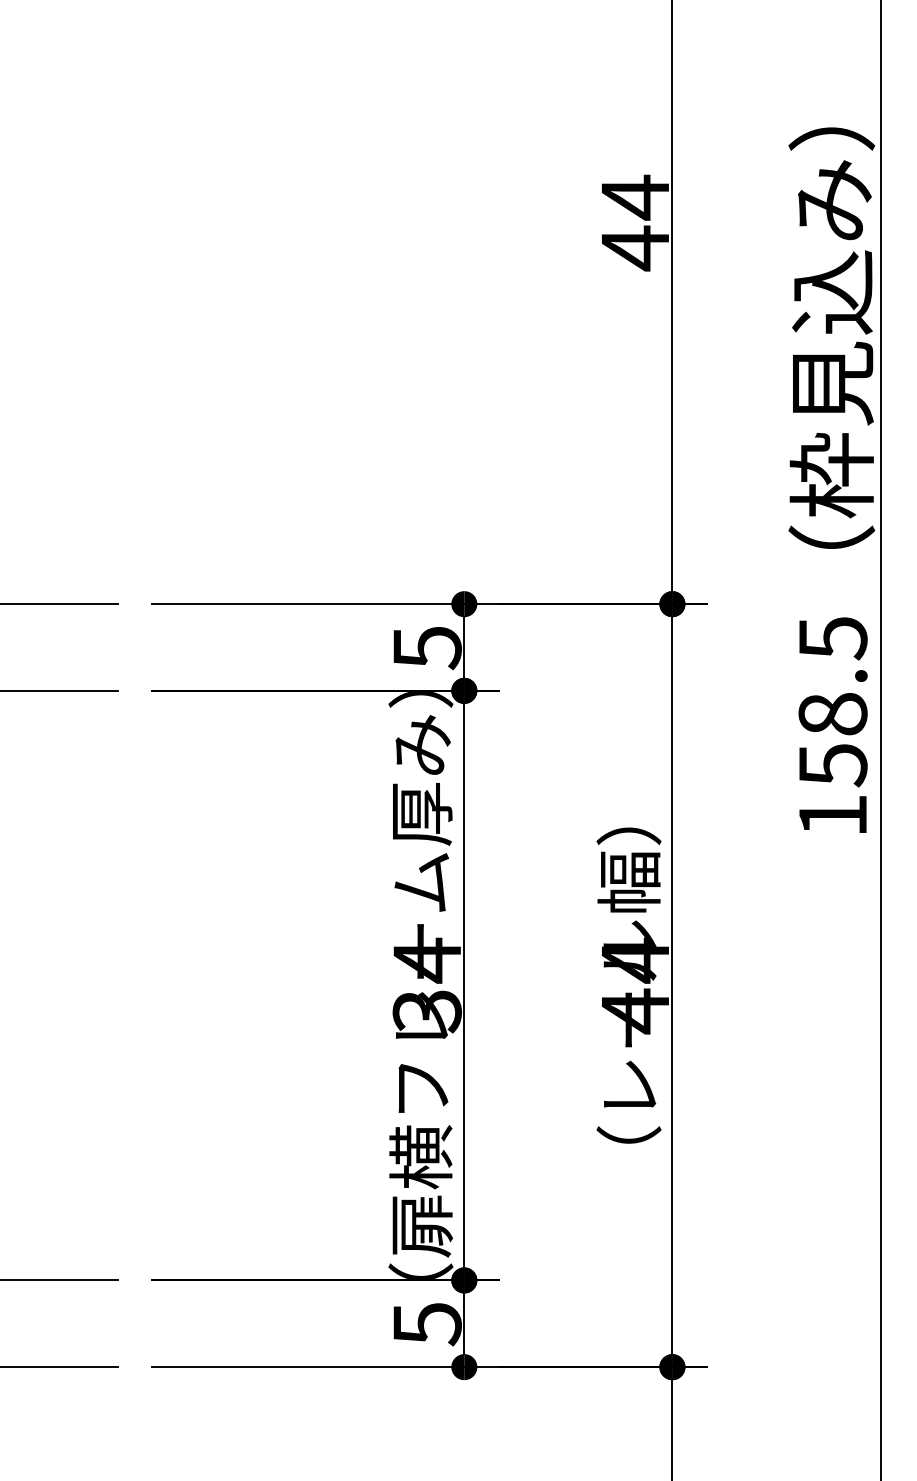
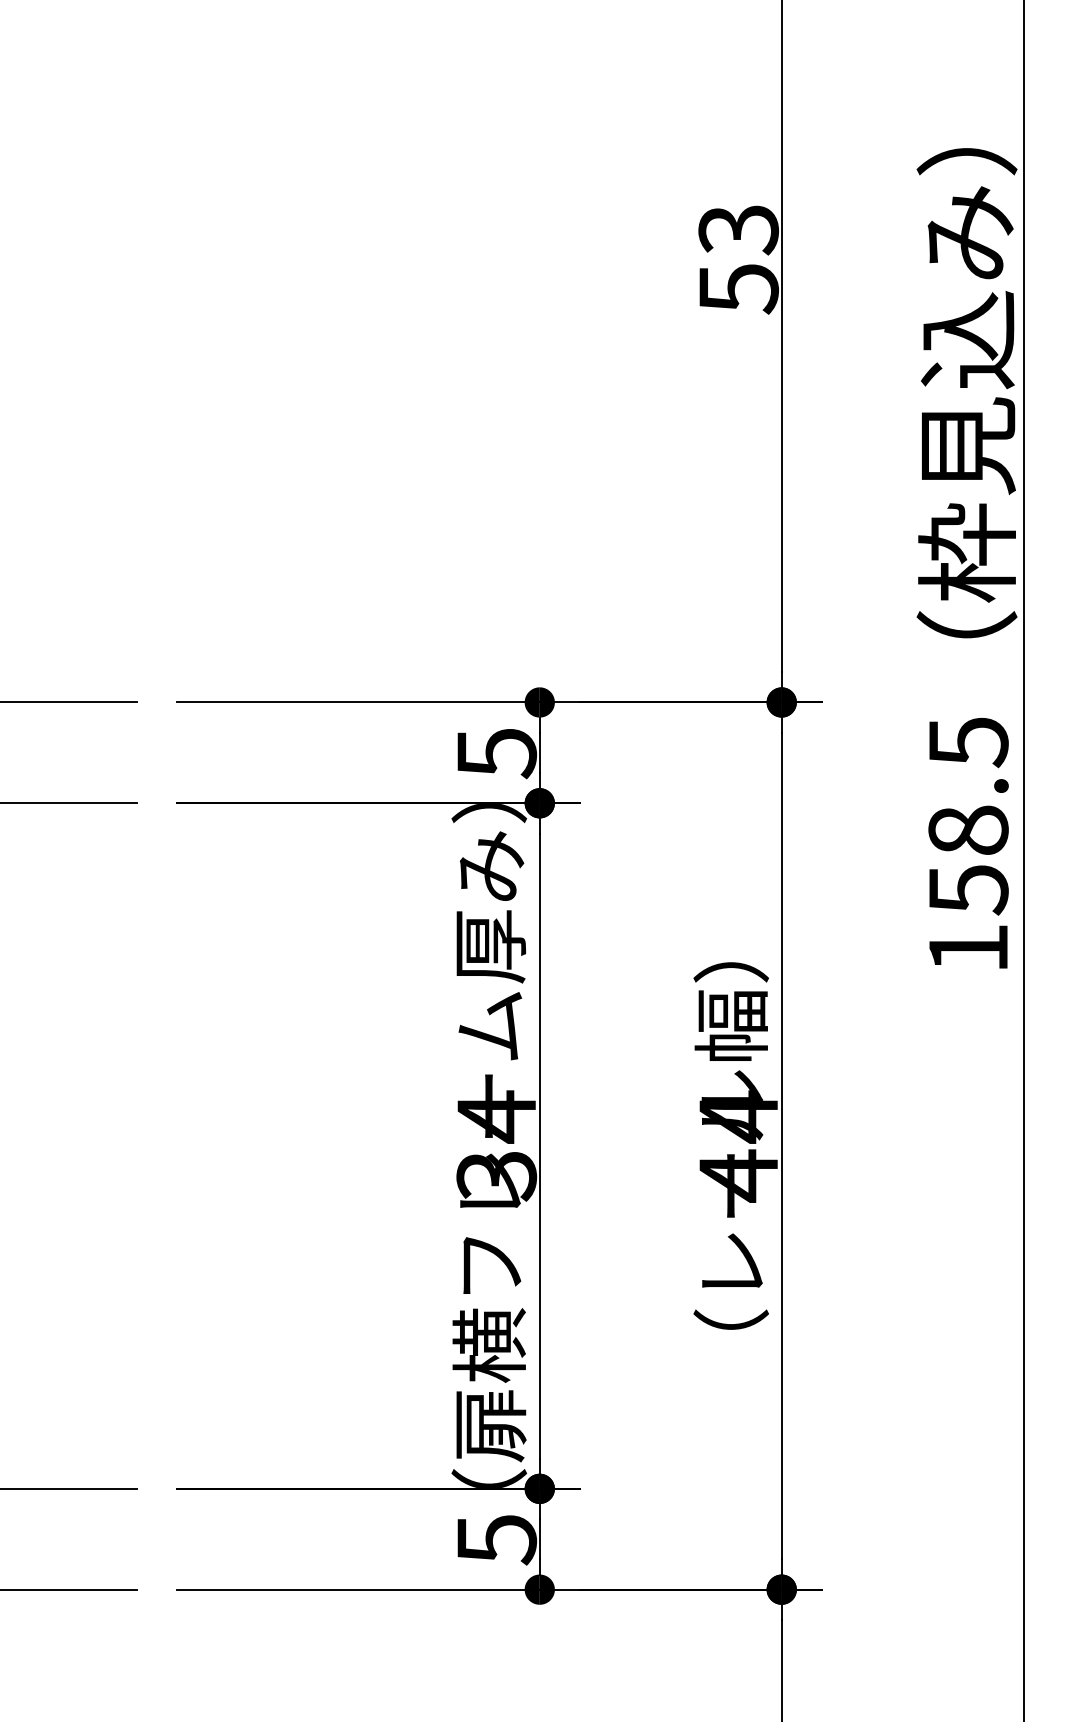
text: (635, 223) -> (738, 259), 44 -> 53

